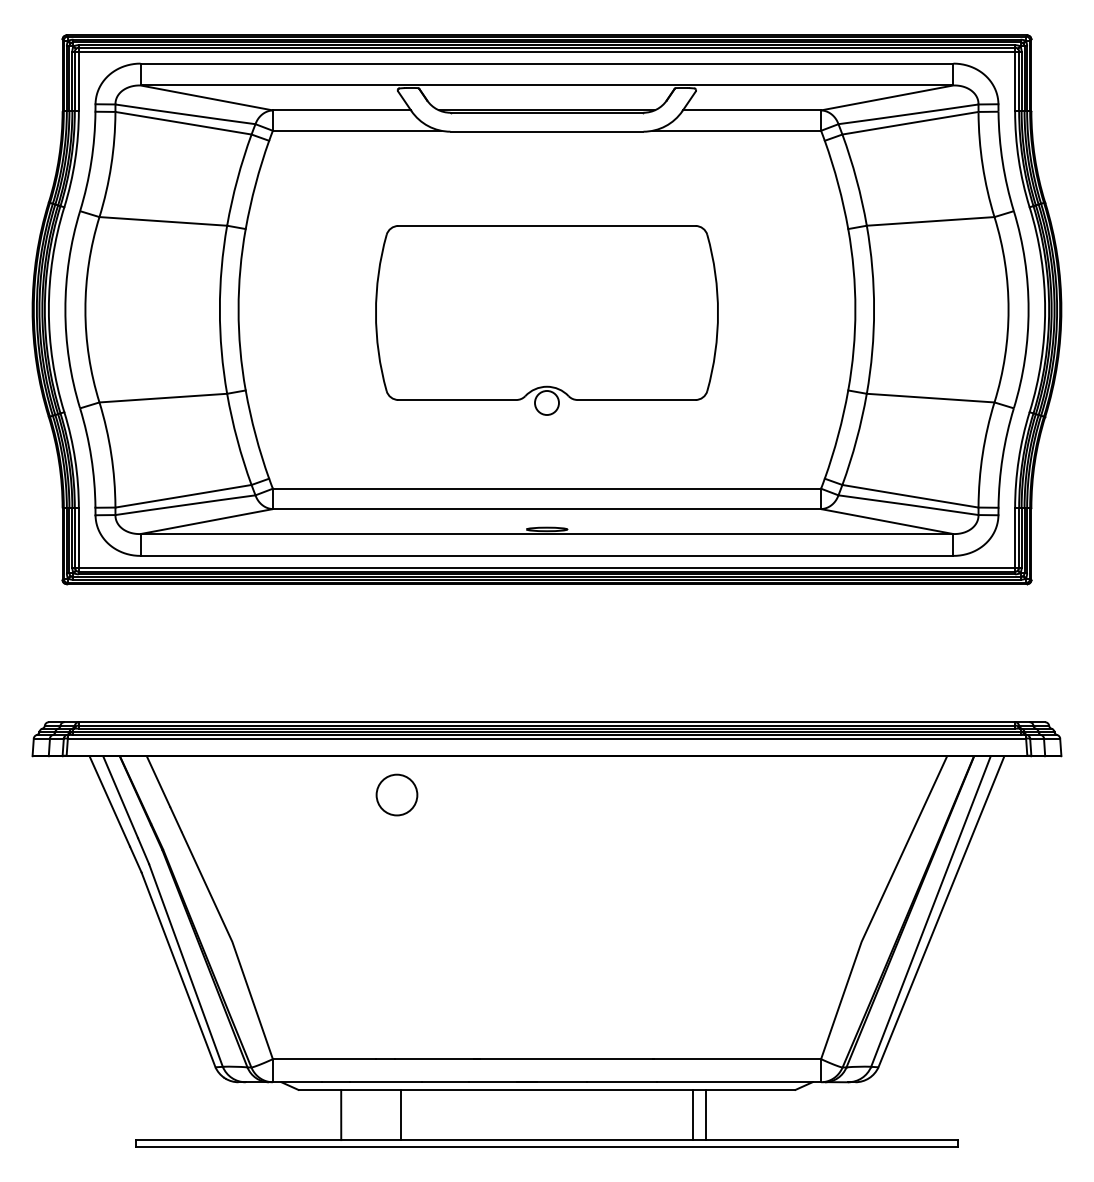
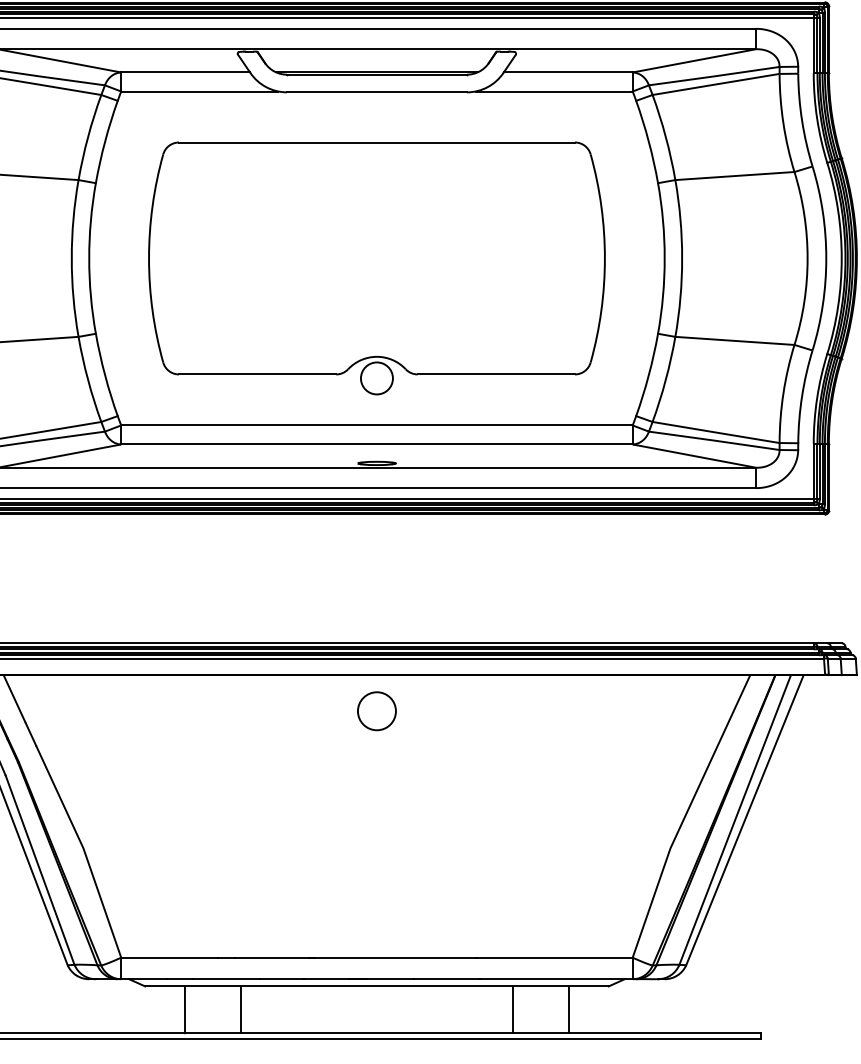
part: (546, 320) -> (376, 268), size x1.43
circle: (396, 794) -> (376, 710), moved
line: (705, 1114) -> (568, 1009), moved

